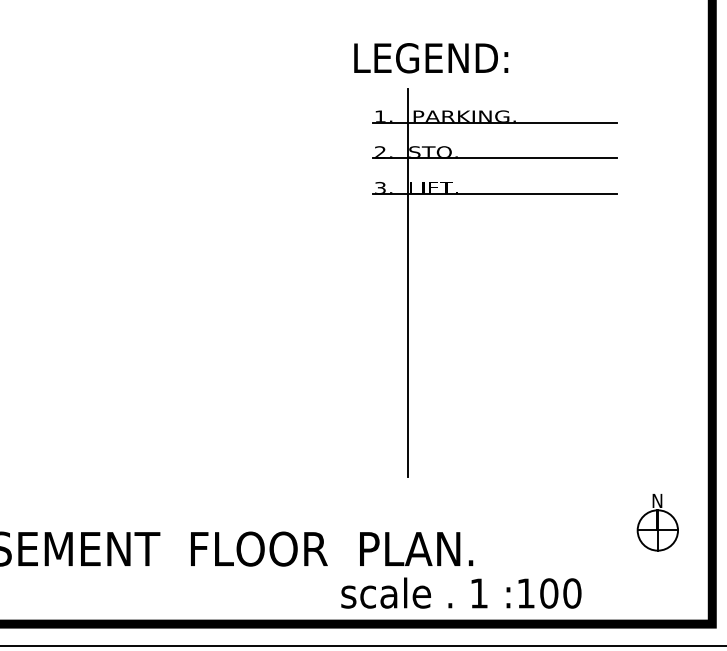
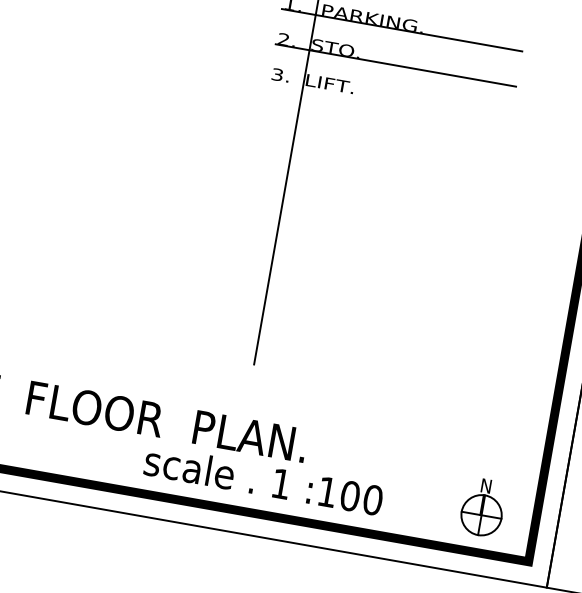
line: (495, 194) -> (389, 101), removed
part: (657, 522) -> (482, 507), moved
text: (461, 592) -> (264, 479), moved

